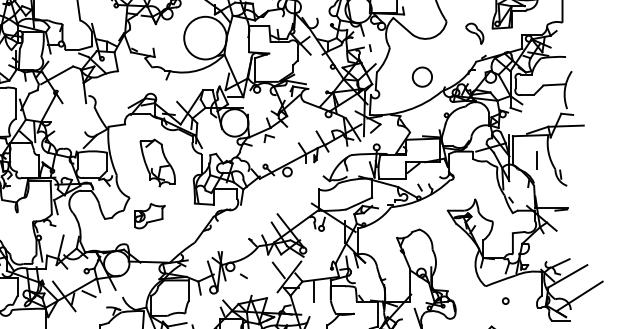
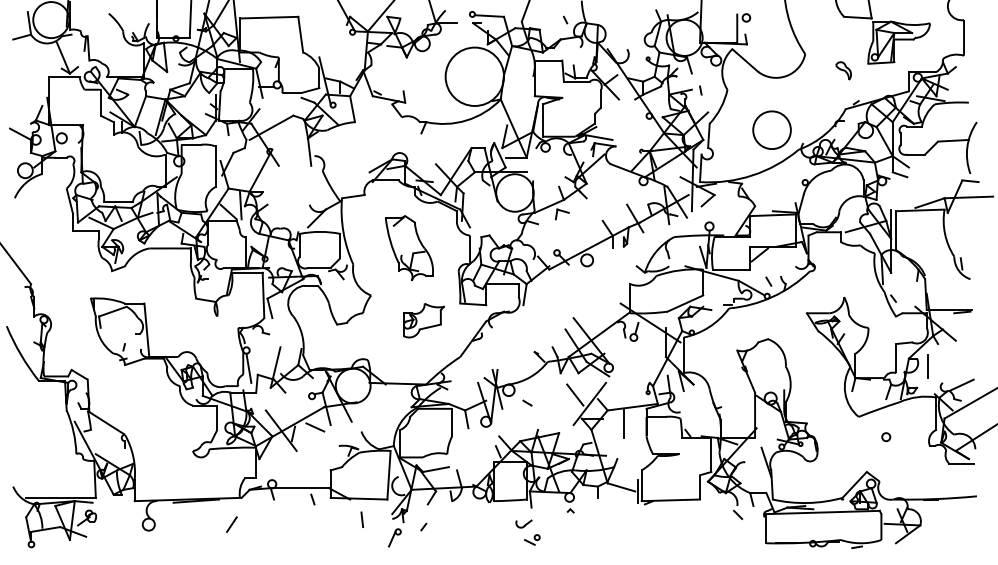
part: (474, 33) -> (843, 70), size x0.62
circle: (422, 77) -> (771, 130), size x1.43
line: (535, 160) -> (927, 366), moved
part: (150, 215) -> (424, 320), moved

